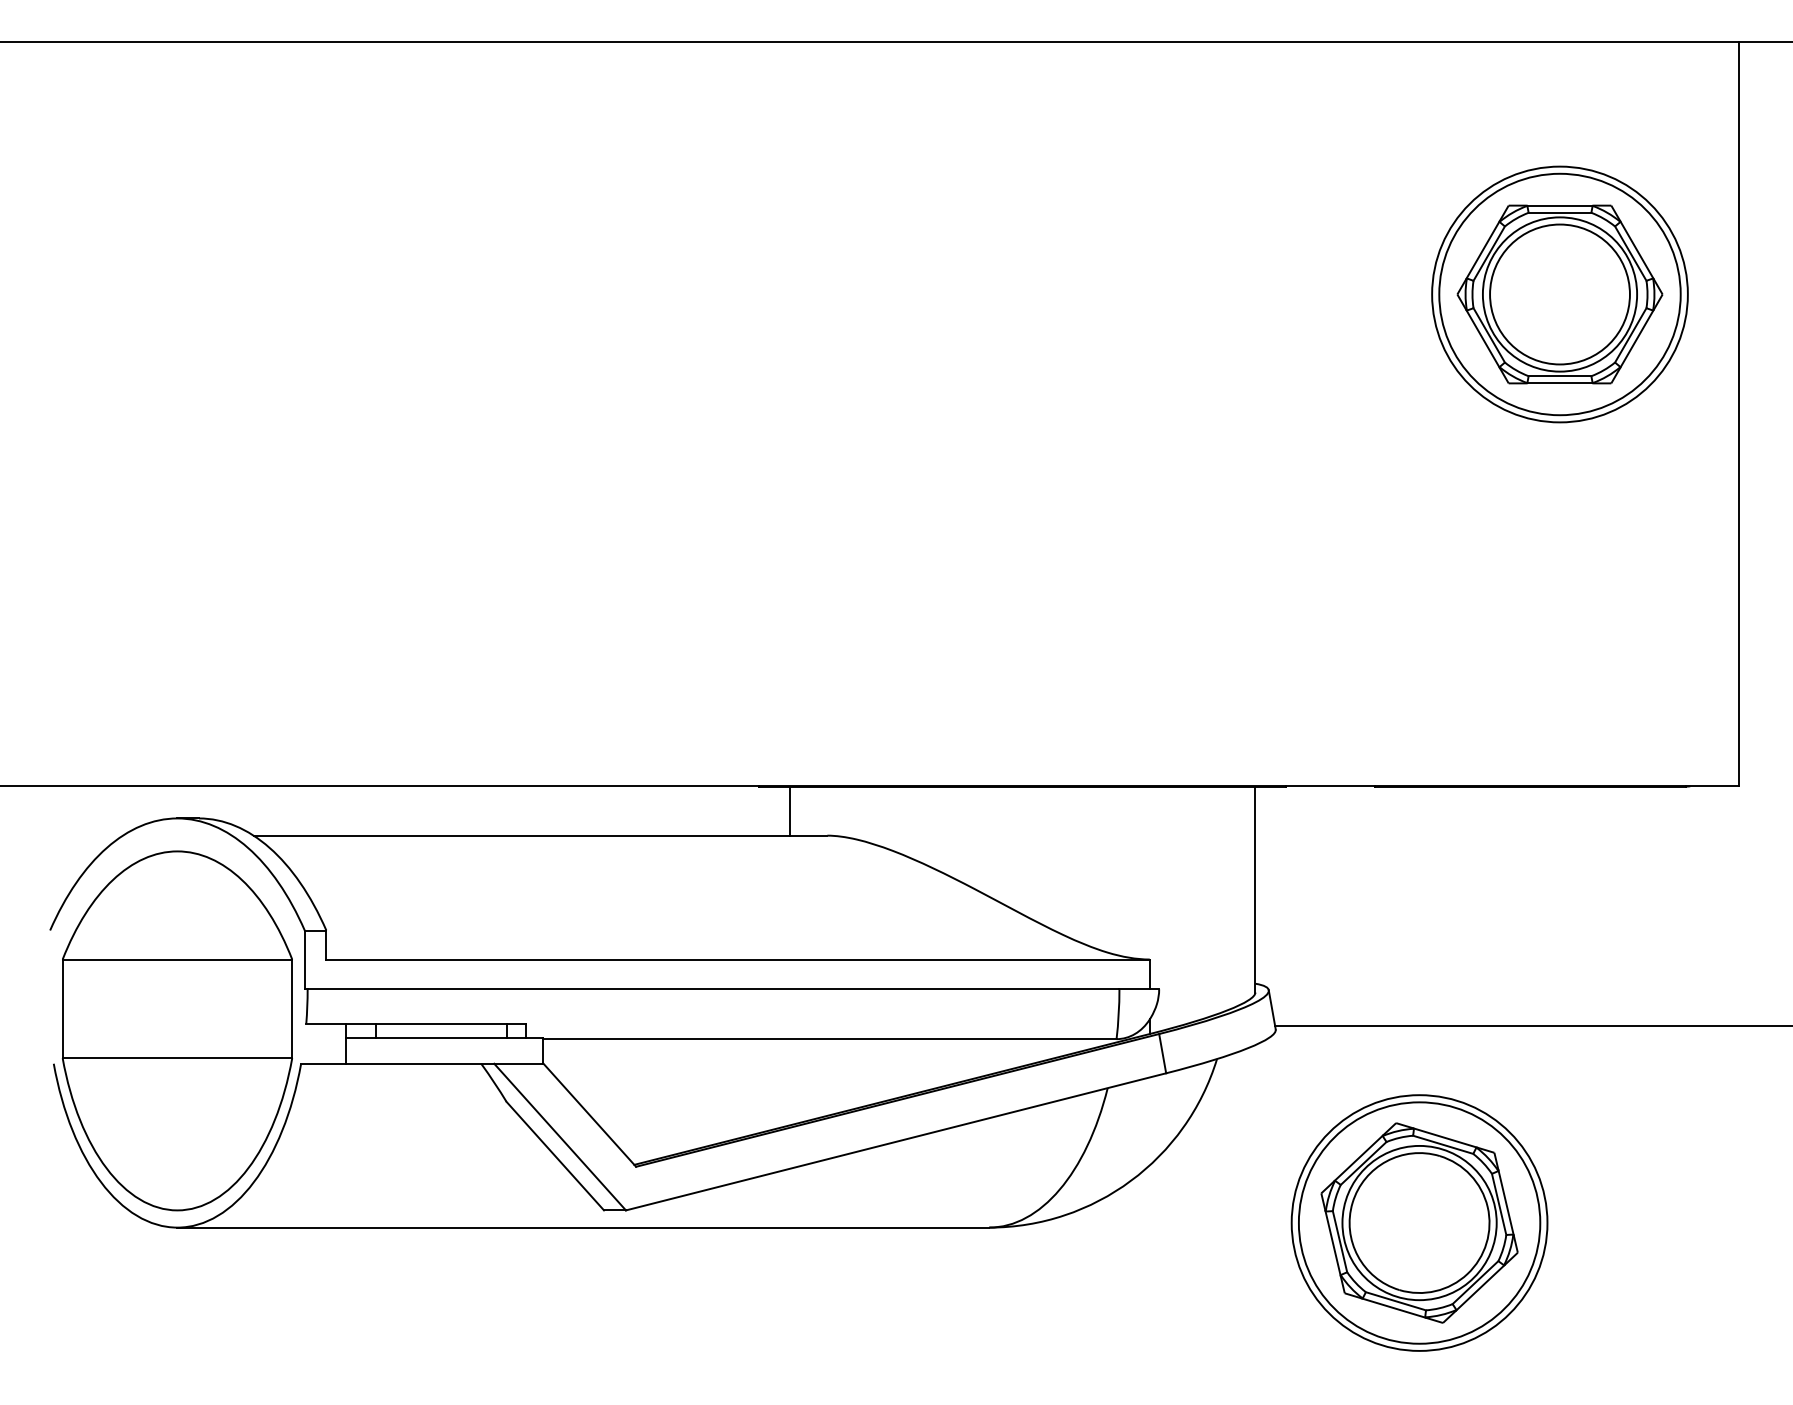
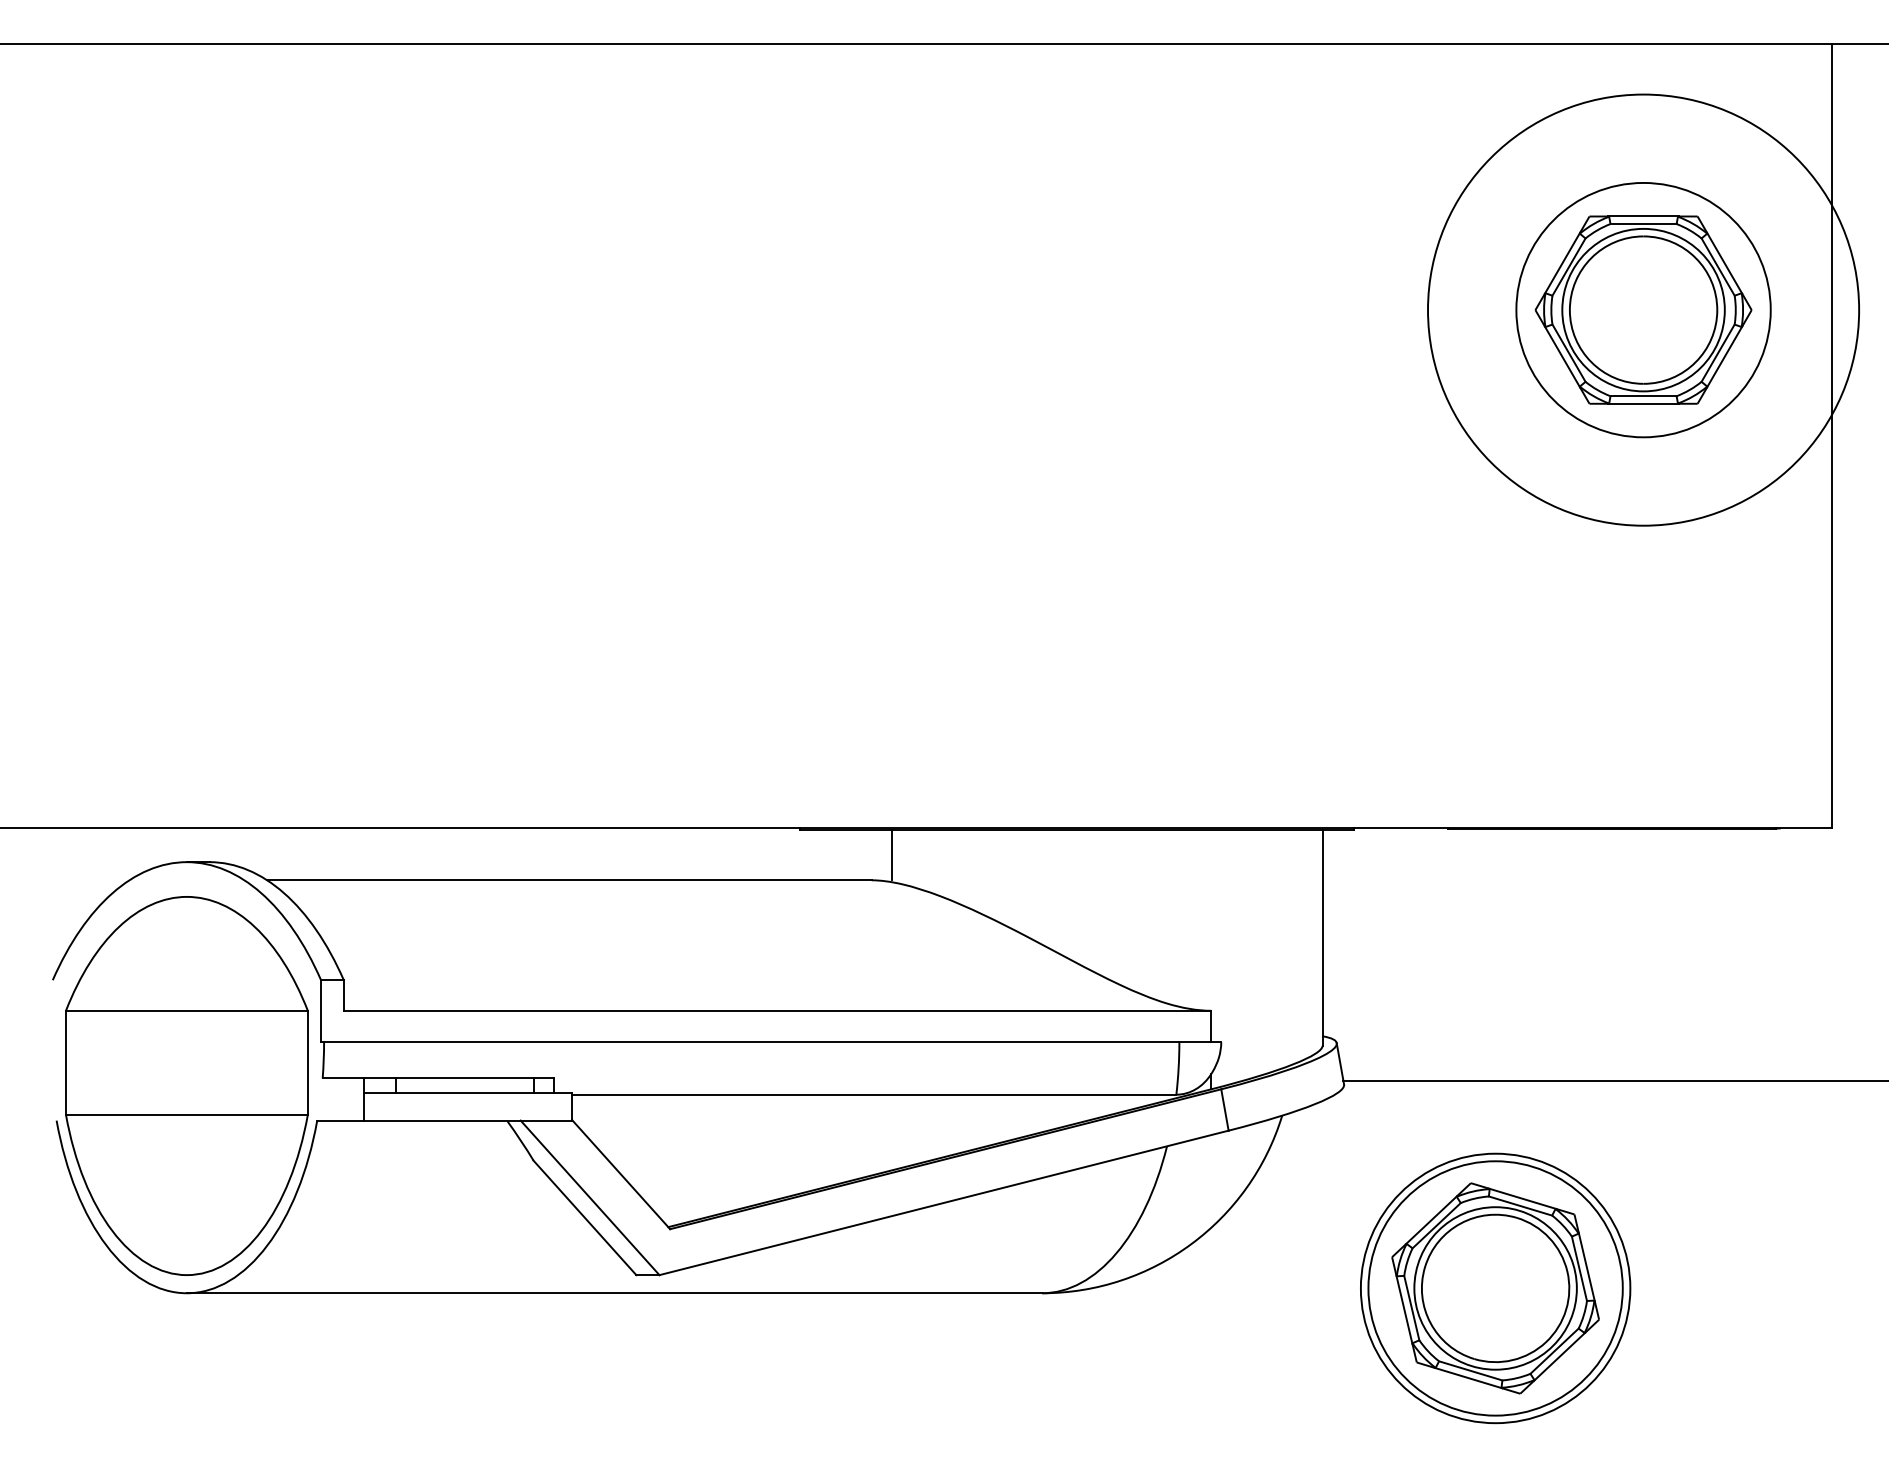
circle: (1559, 294) -> (1643, 310), size x1.6
line: (789, 811) -> (891, 854), moved

